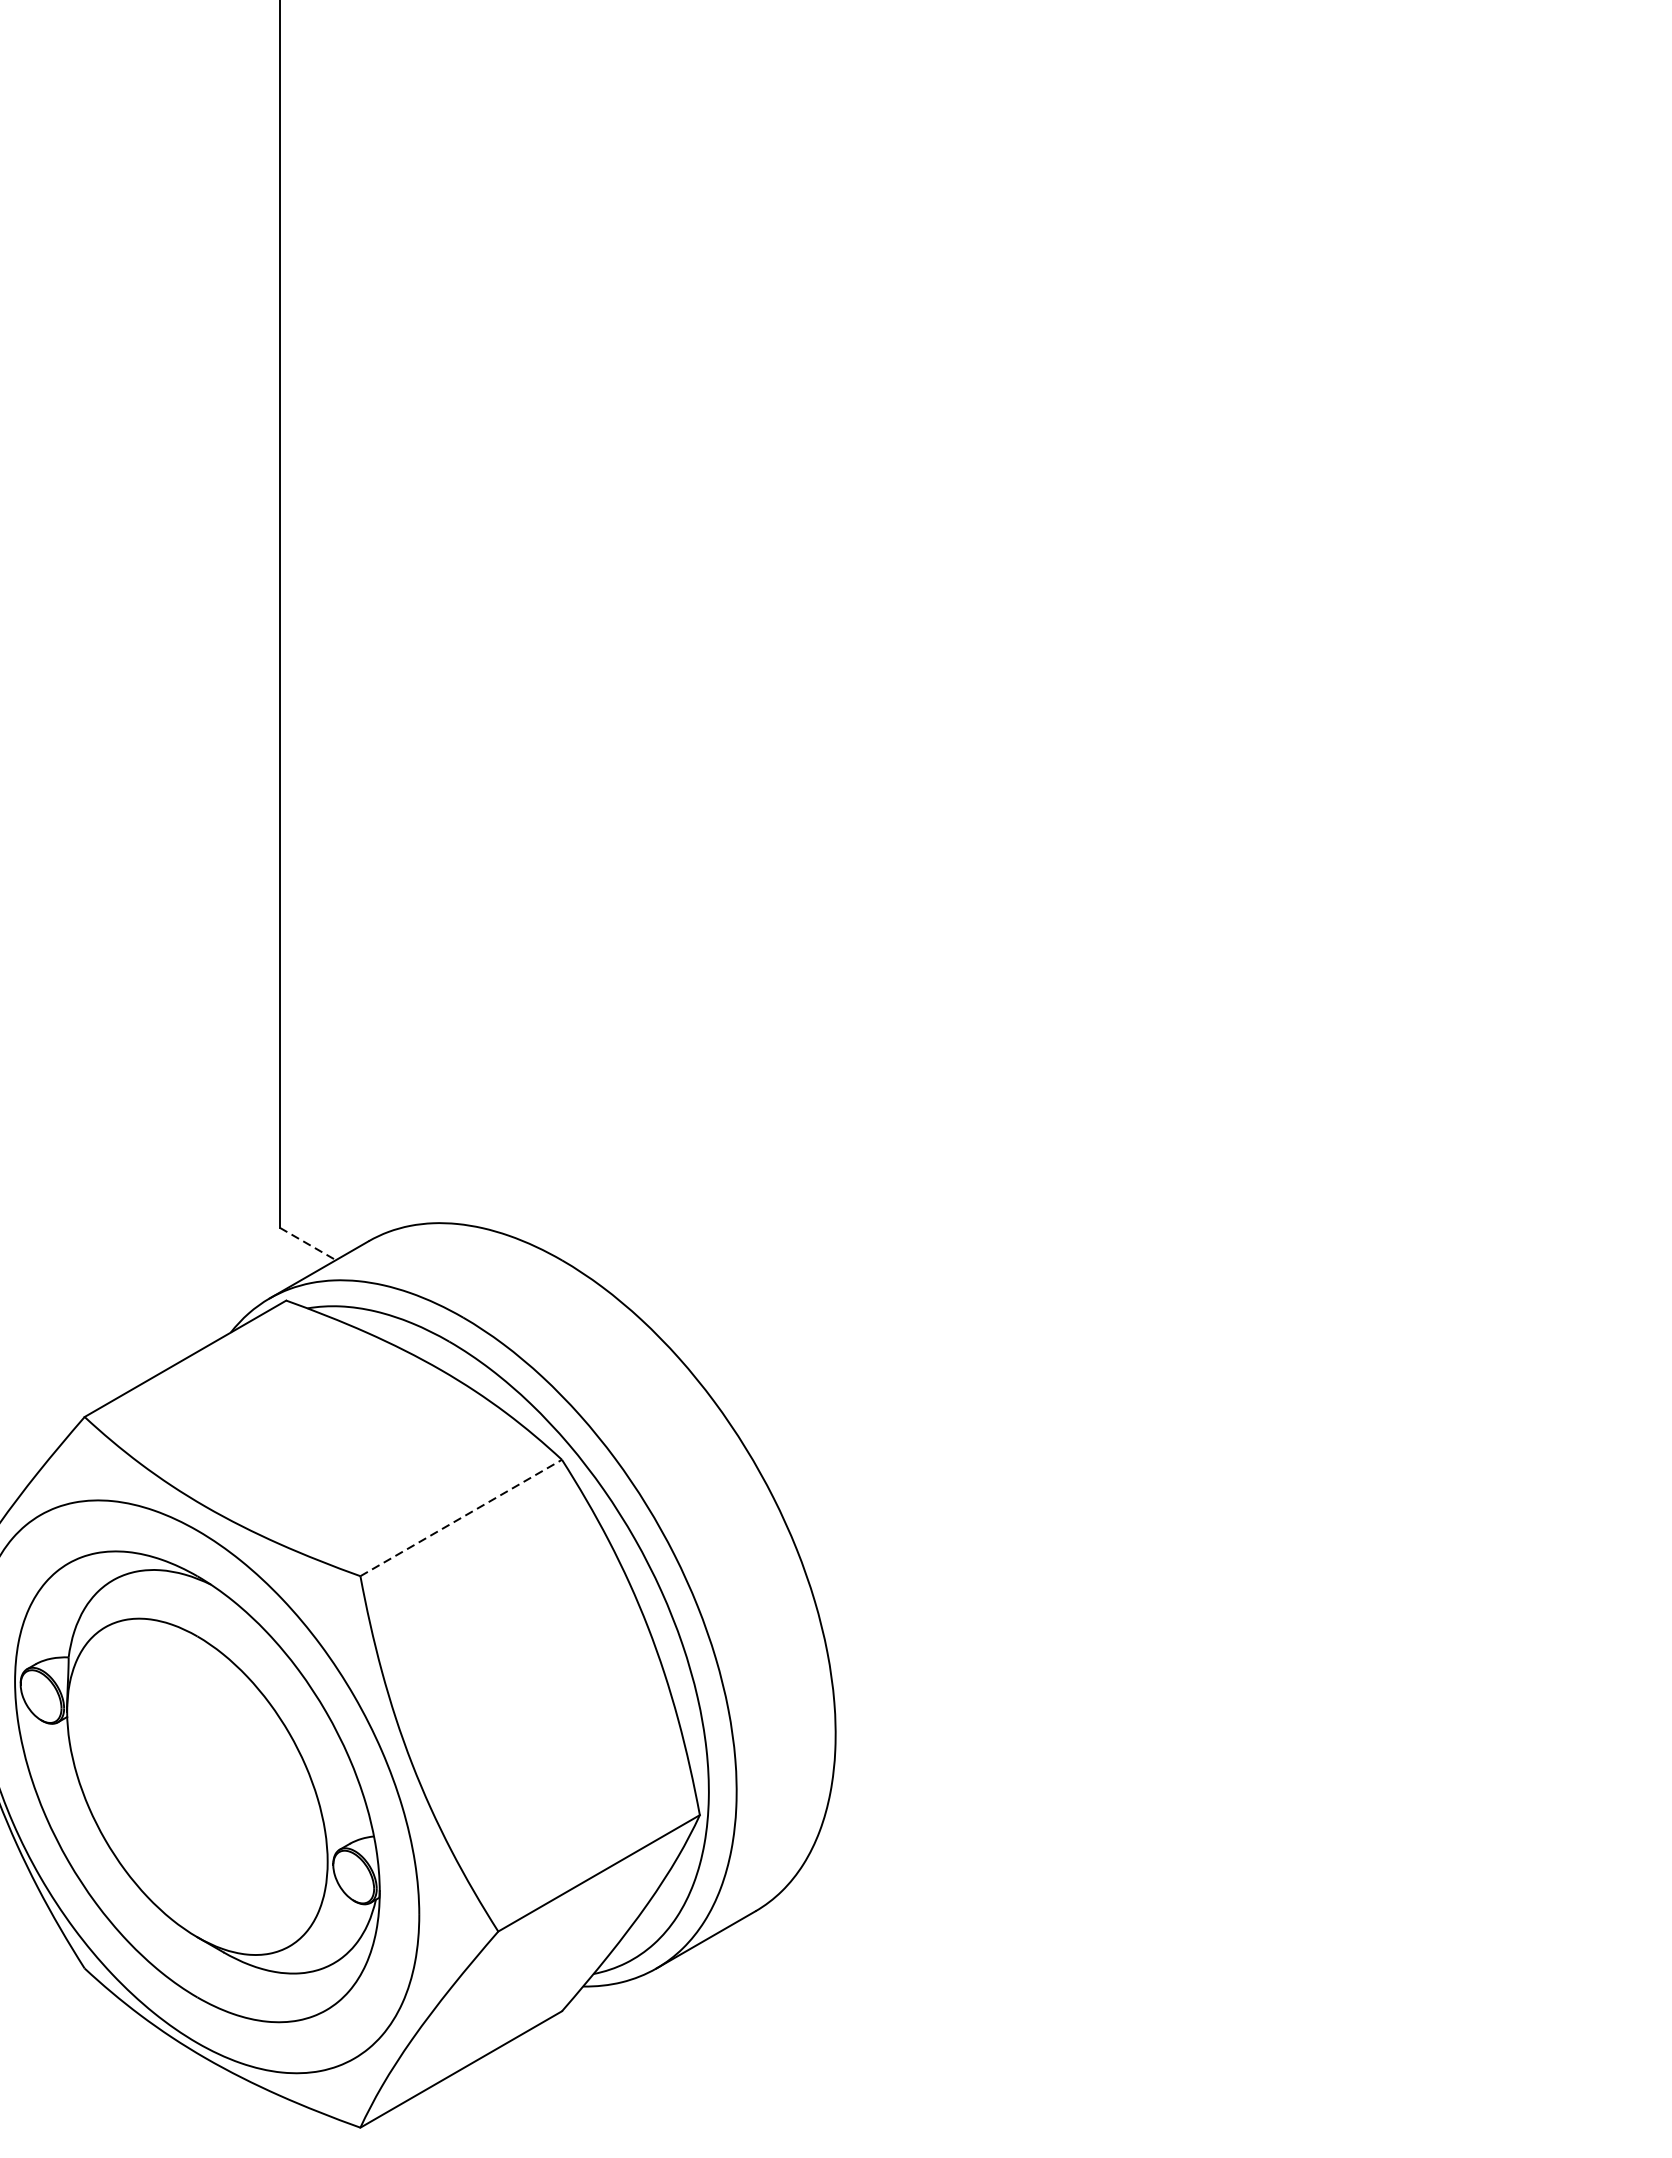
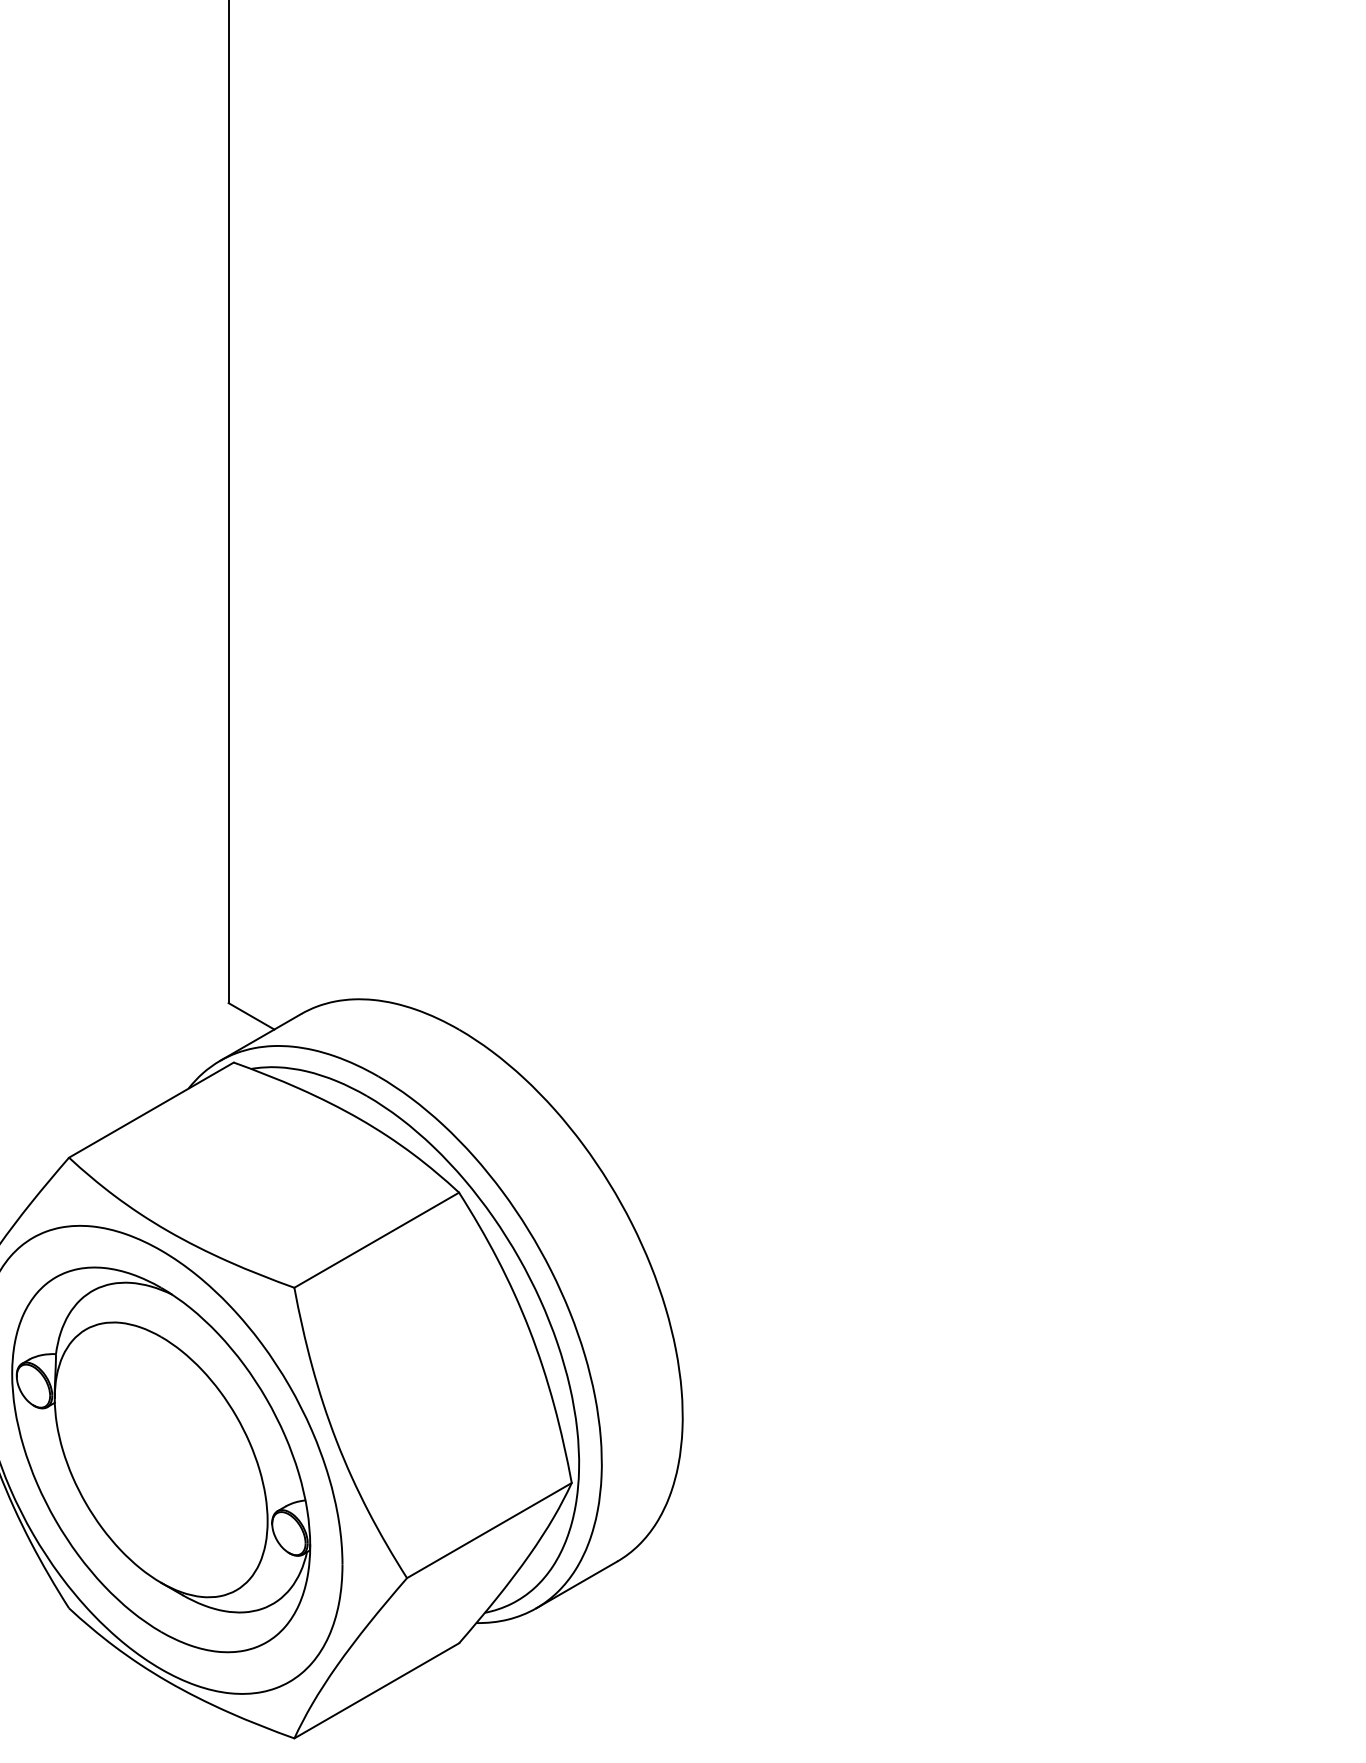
line: (307, 1244) -> (251, 1016), dashed -> solid
line: (462, 1517) -> (377, 1239), dashed -> solid

